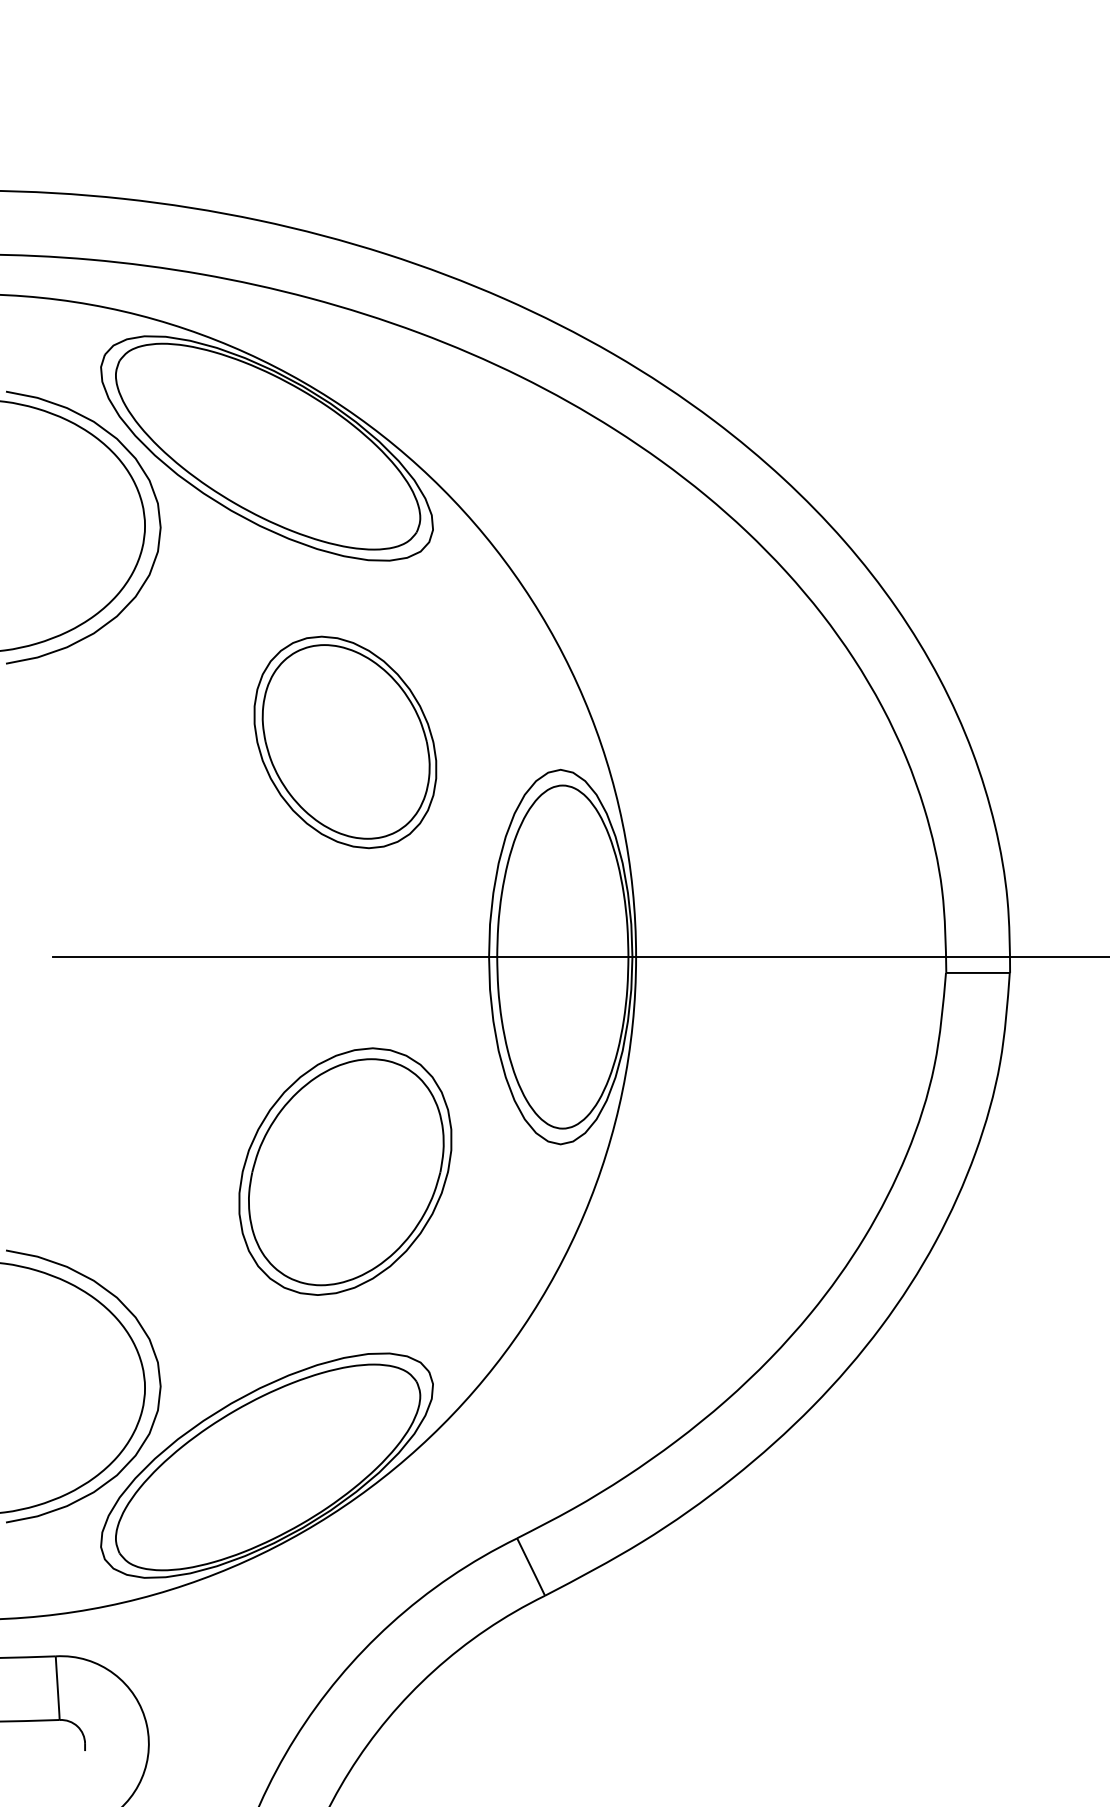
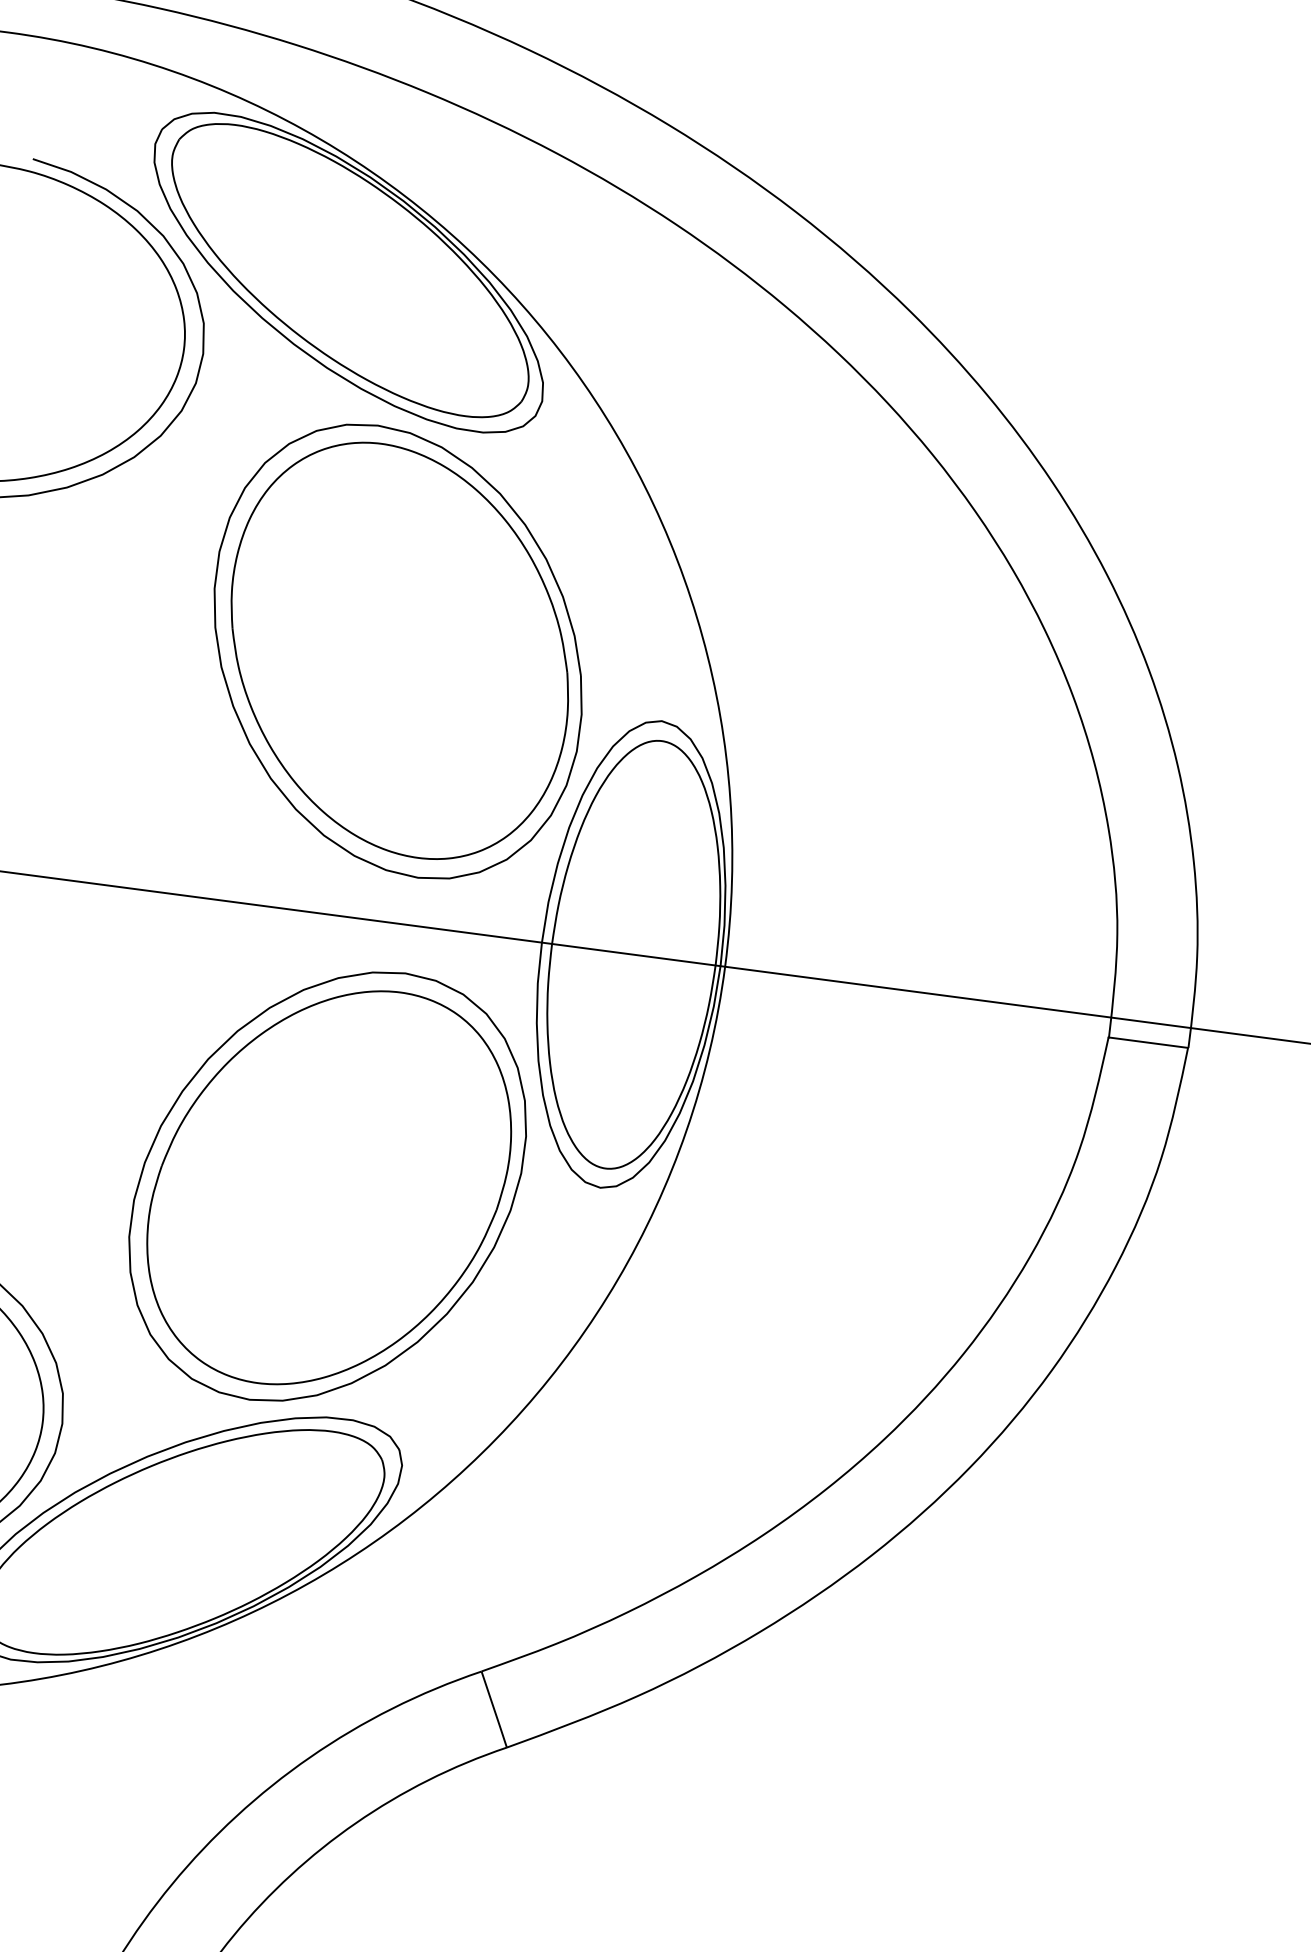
part: (345, 742) -> (398, 651), size x1.67
part: (345, 1171) -> (327, 1186), size x1.43

